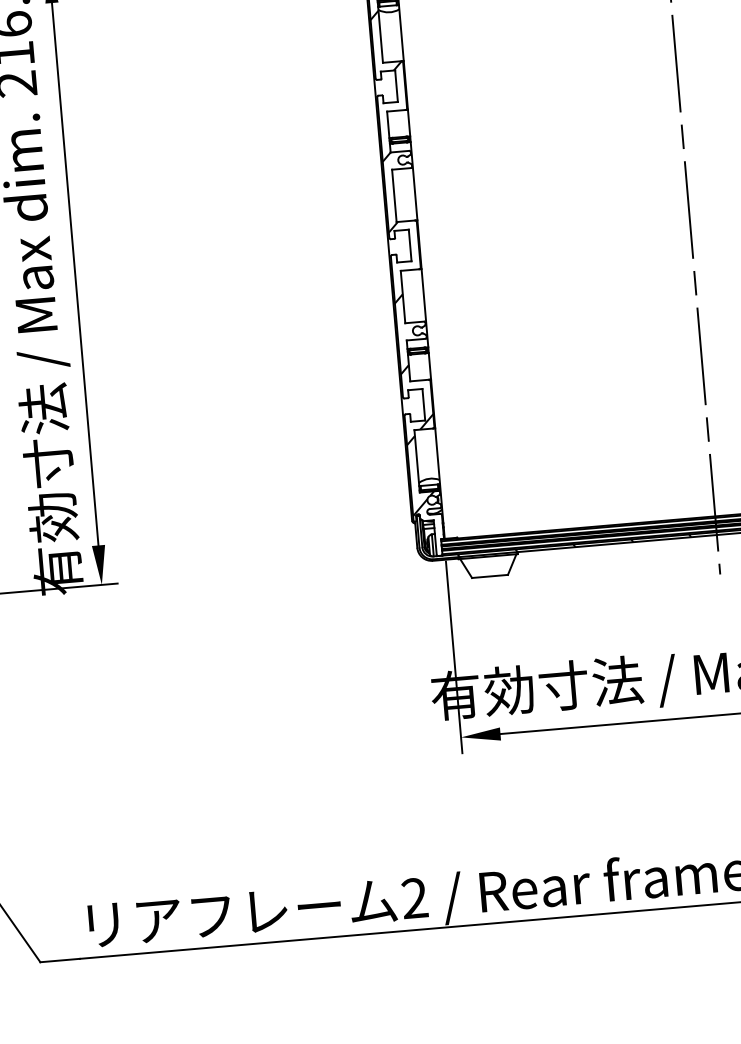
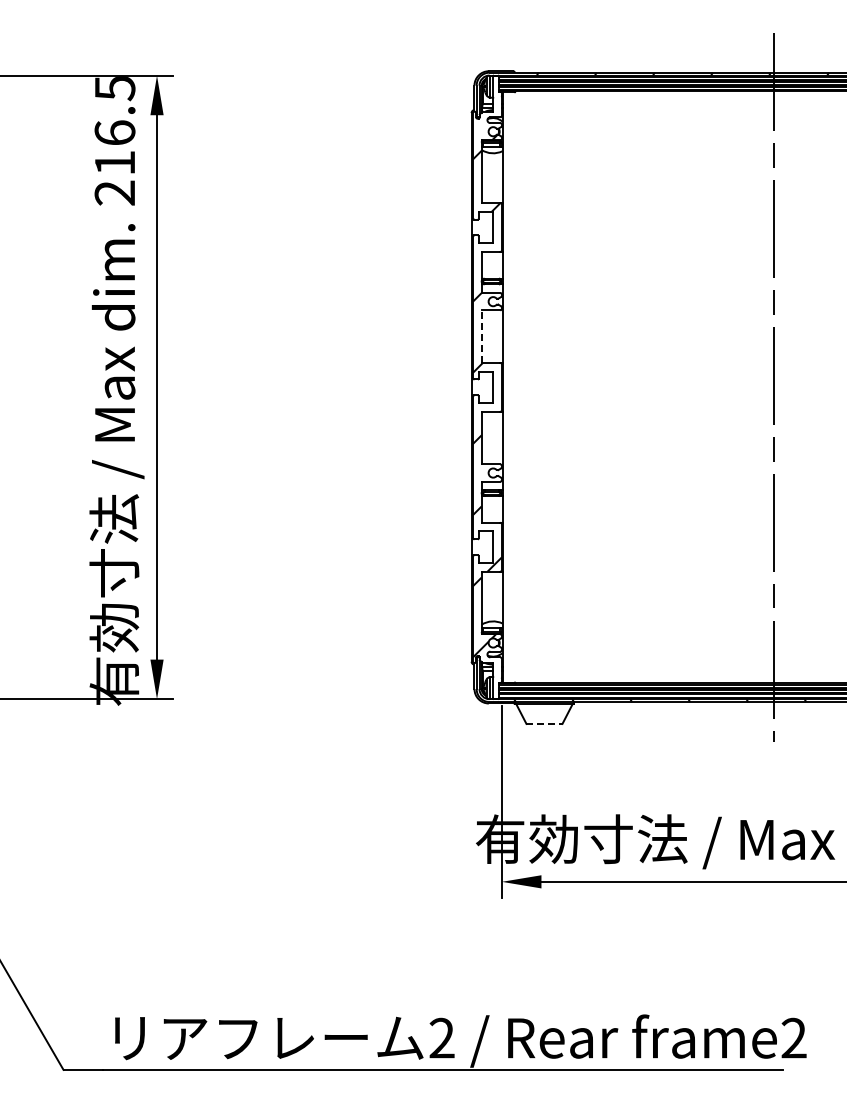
line: (394, 195) -> (481, 336), solid -> dashed
line: (490, 576) -> (544, 723), solid -> dashed

